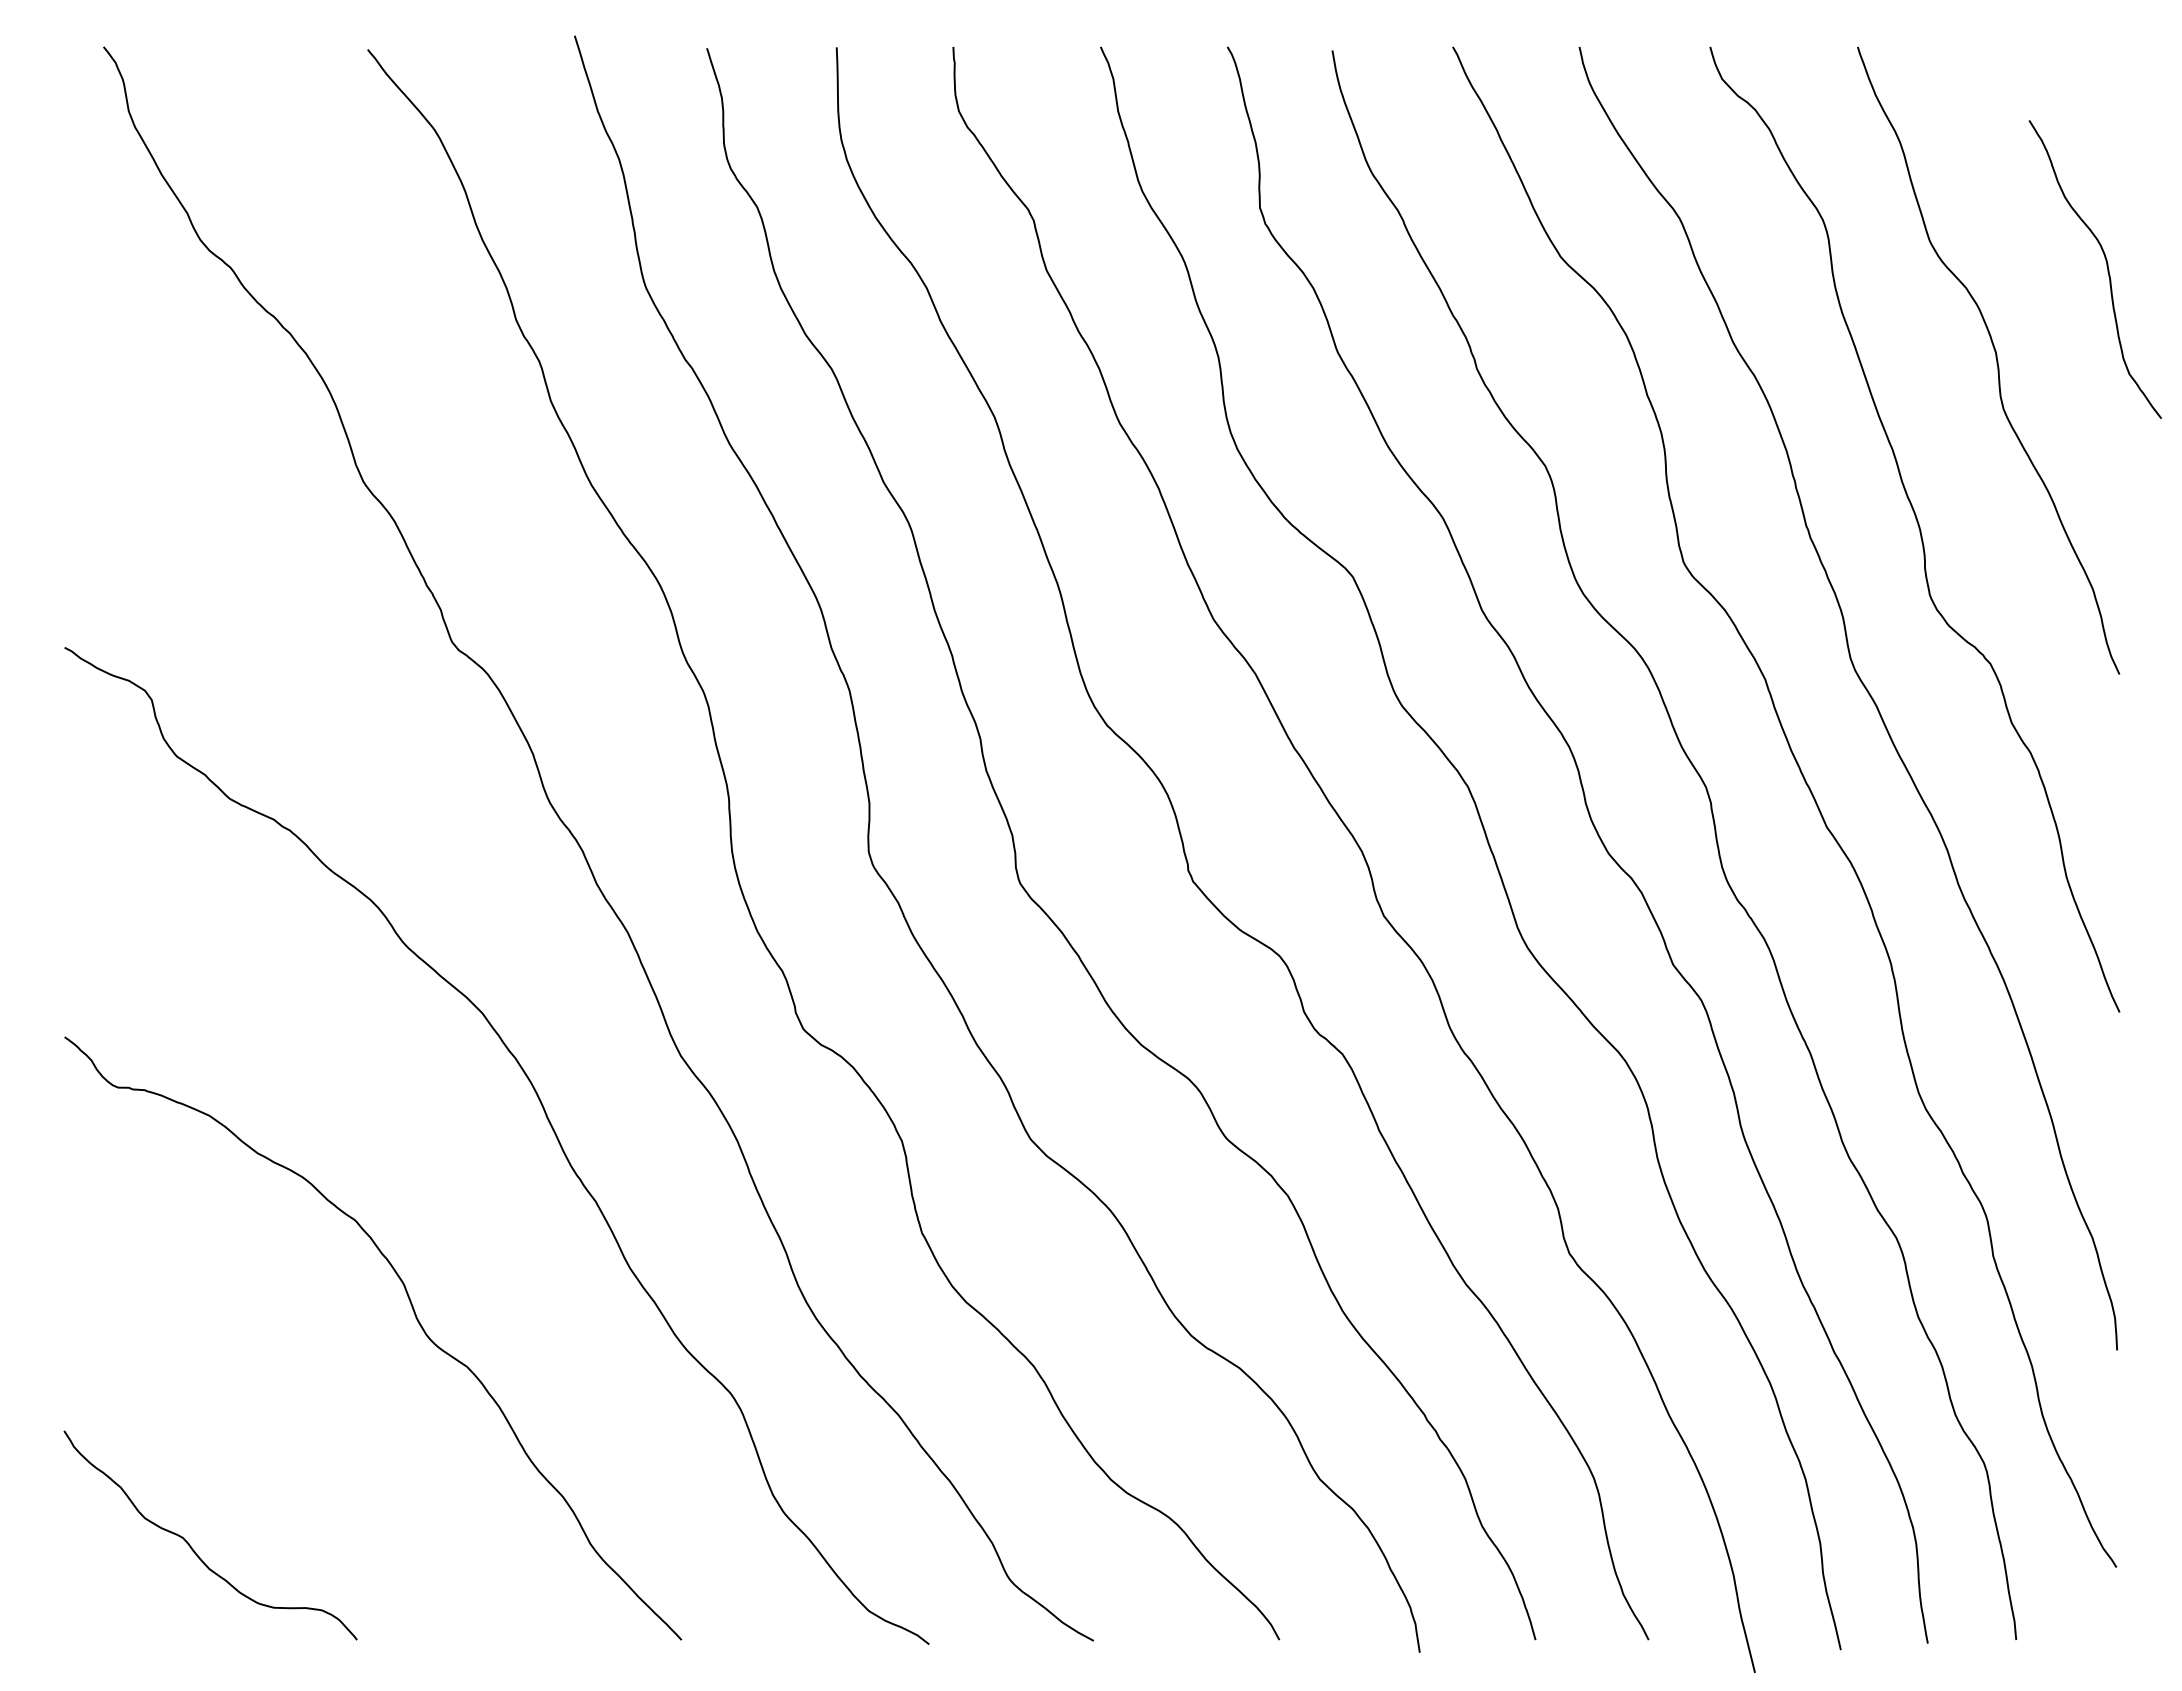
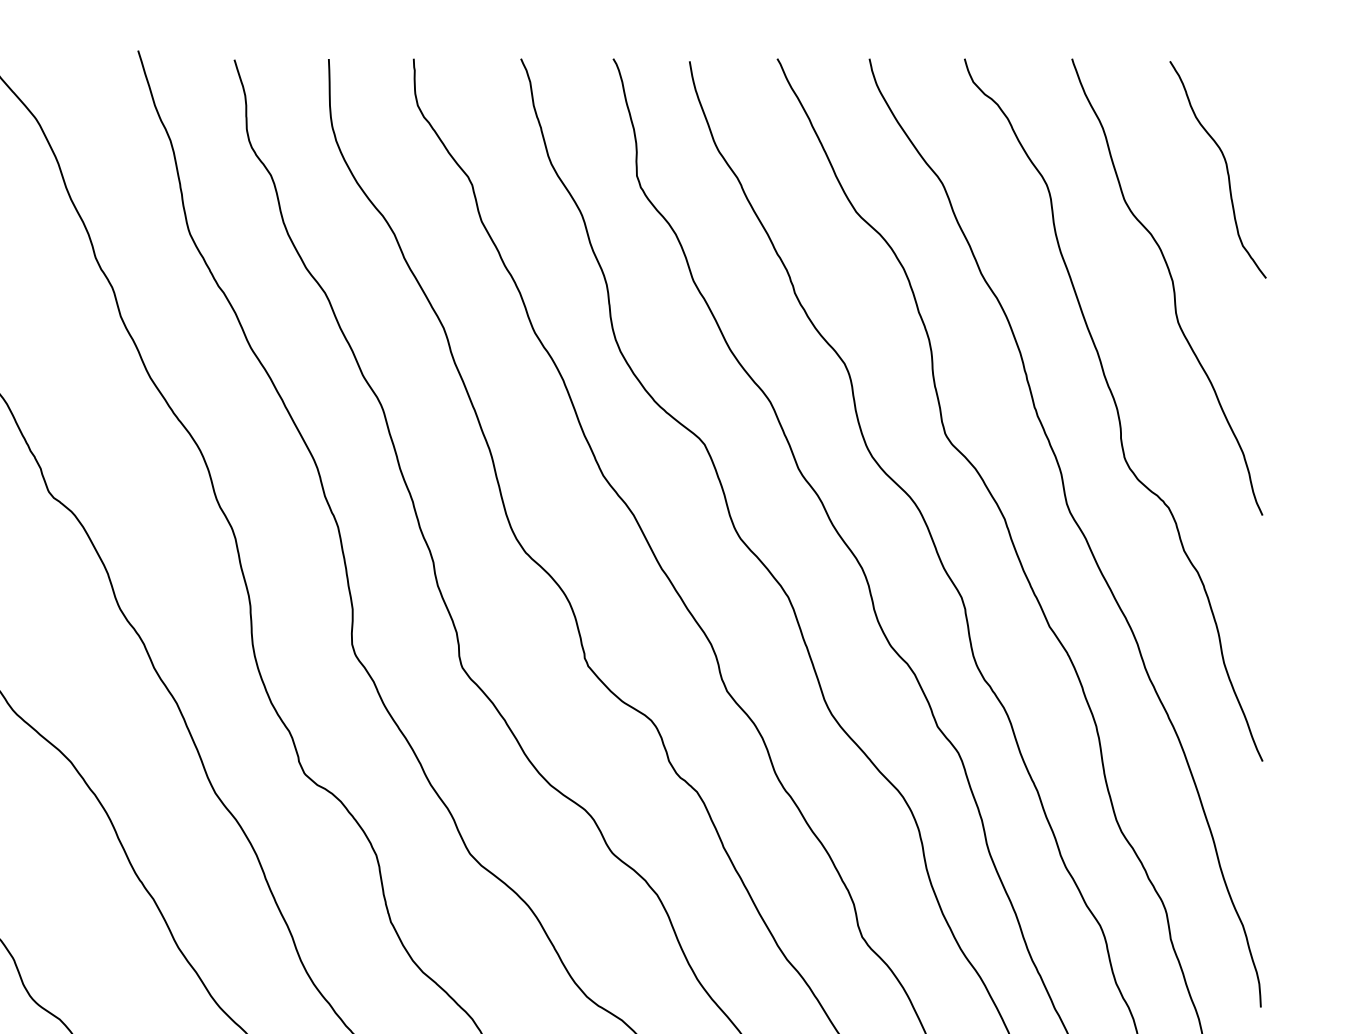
curve: (2106, 266) -> (1226, 167), moved

